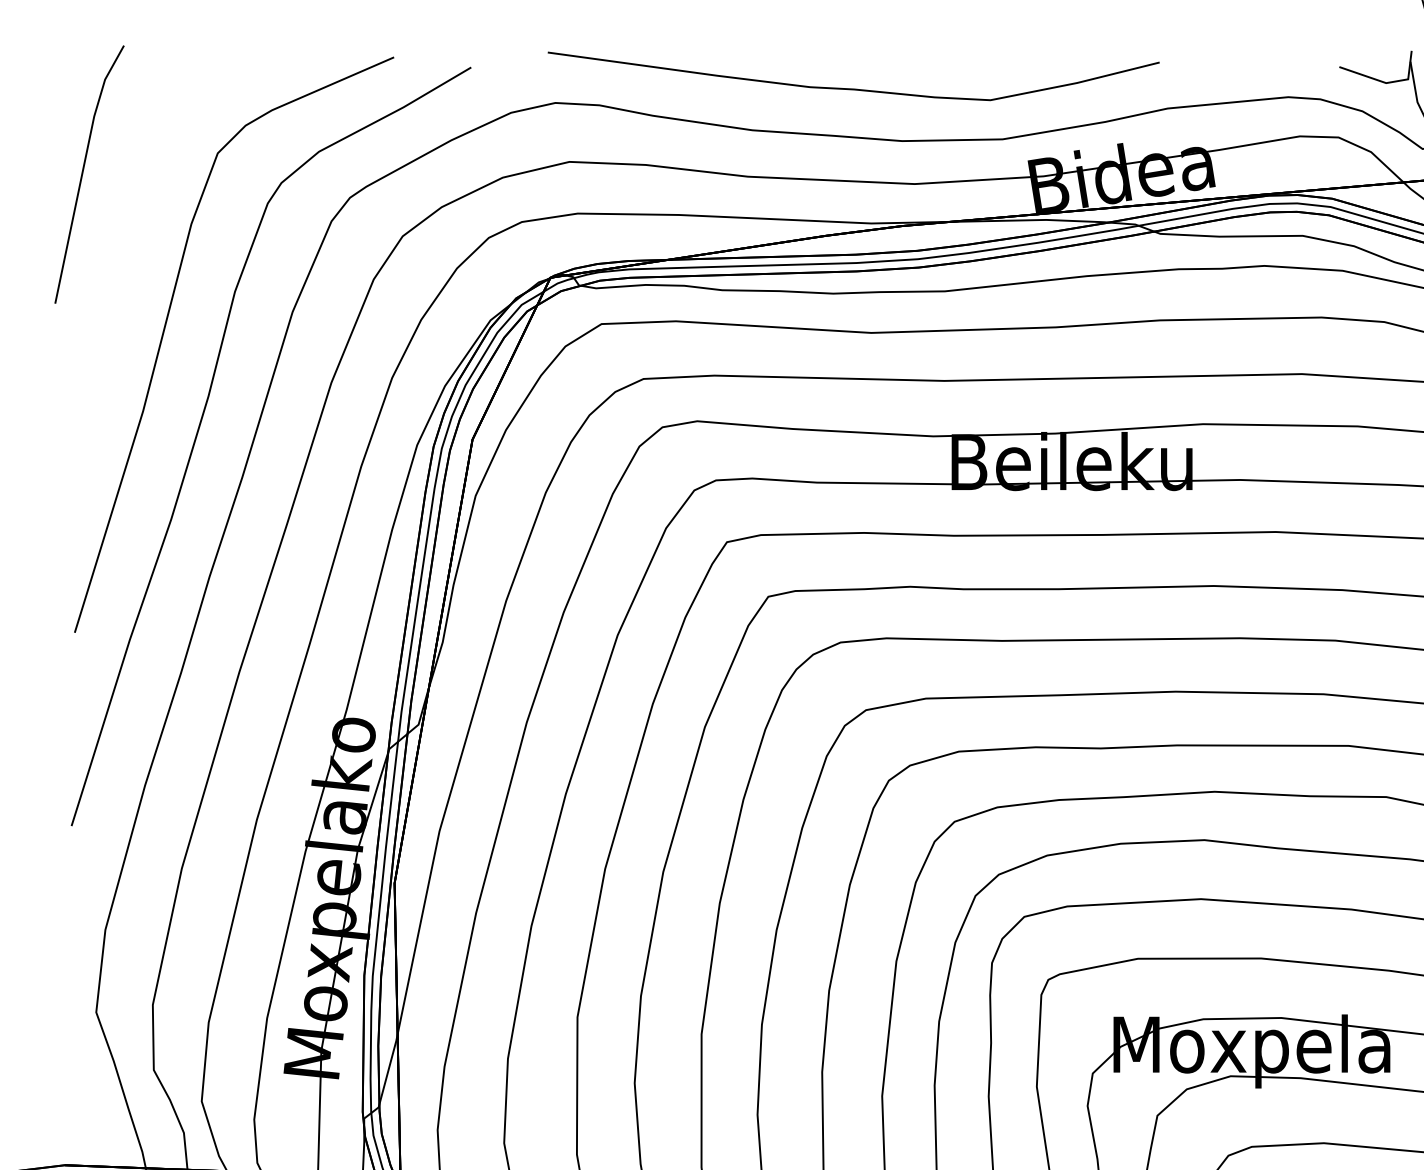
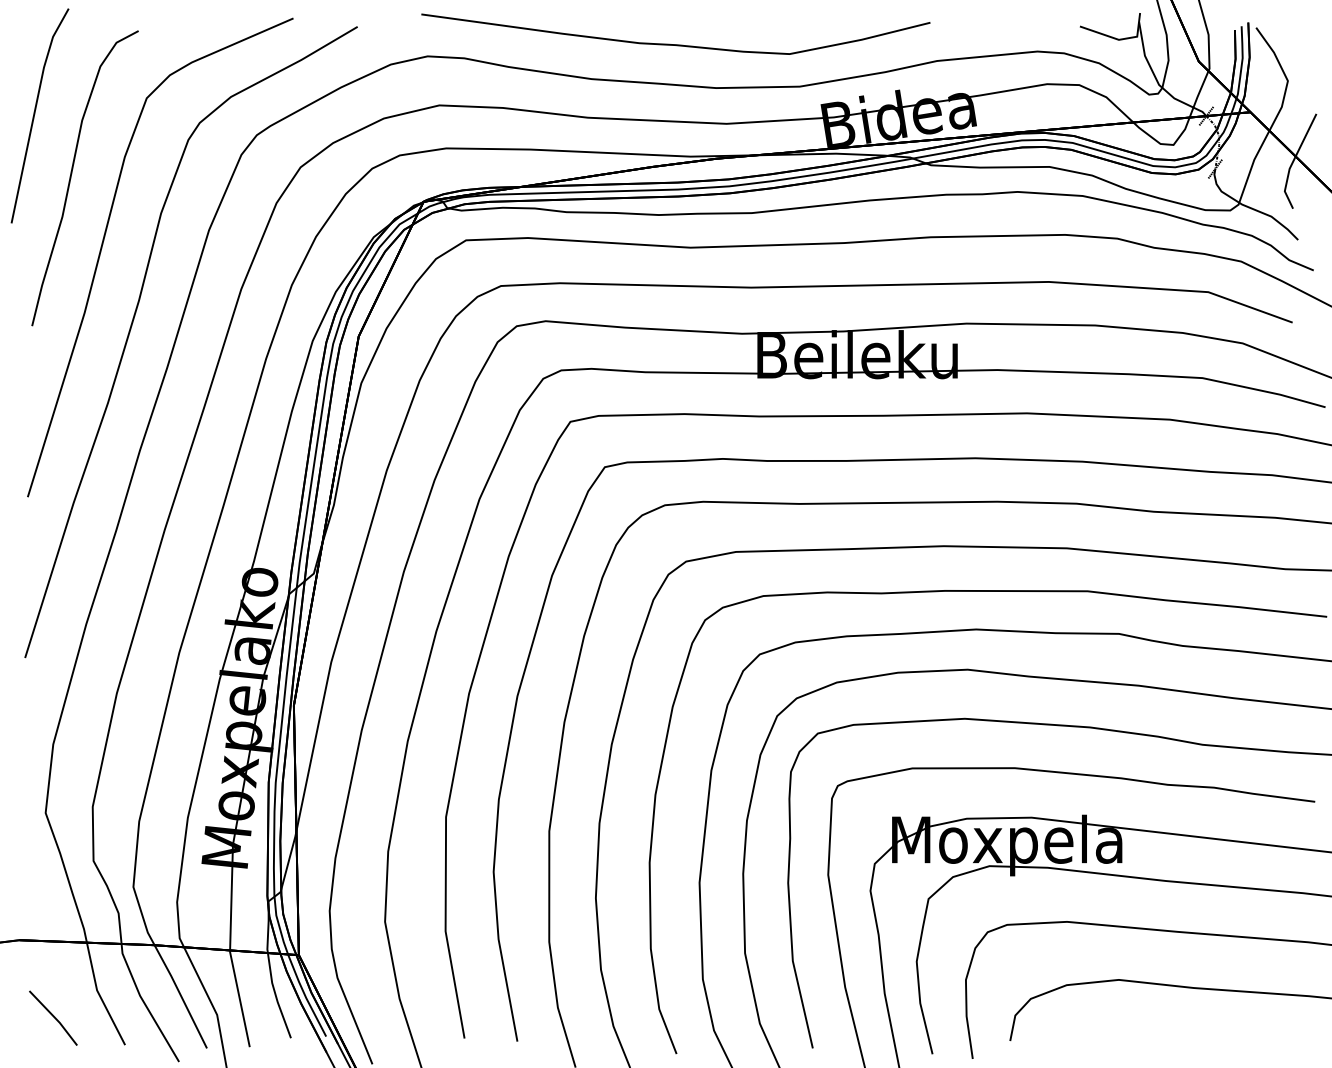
part: (128, 243) -> (72, 173), added

